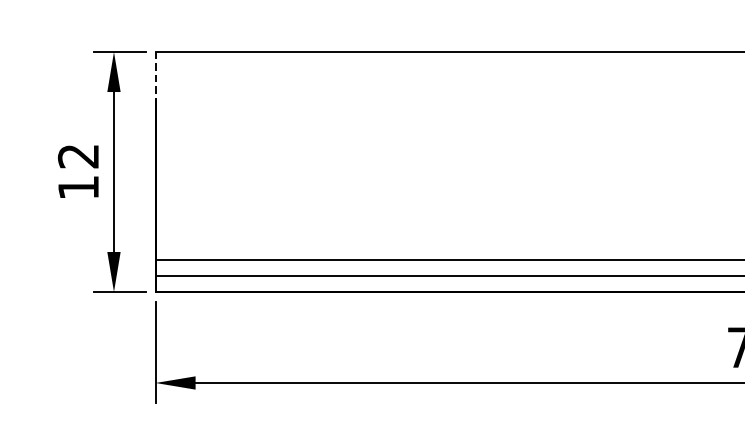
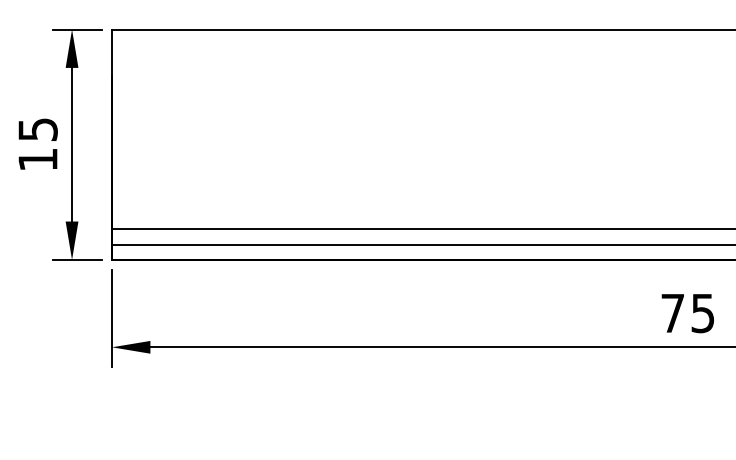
line: (156, 77) -> (112, 53), dashed -> solid
text: (78, 156) -> (37, 129), 12 -> 15

